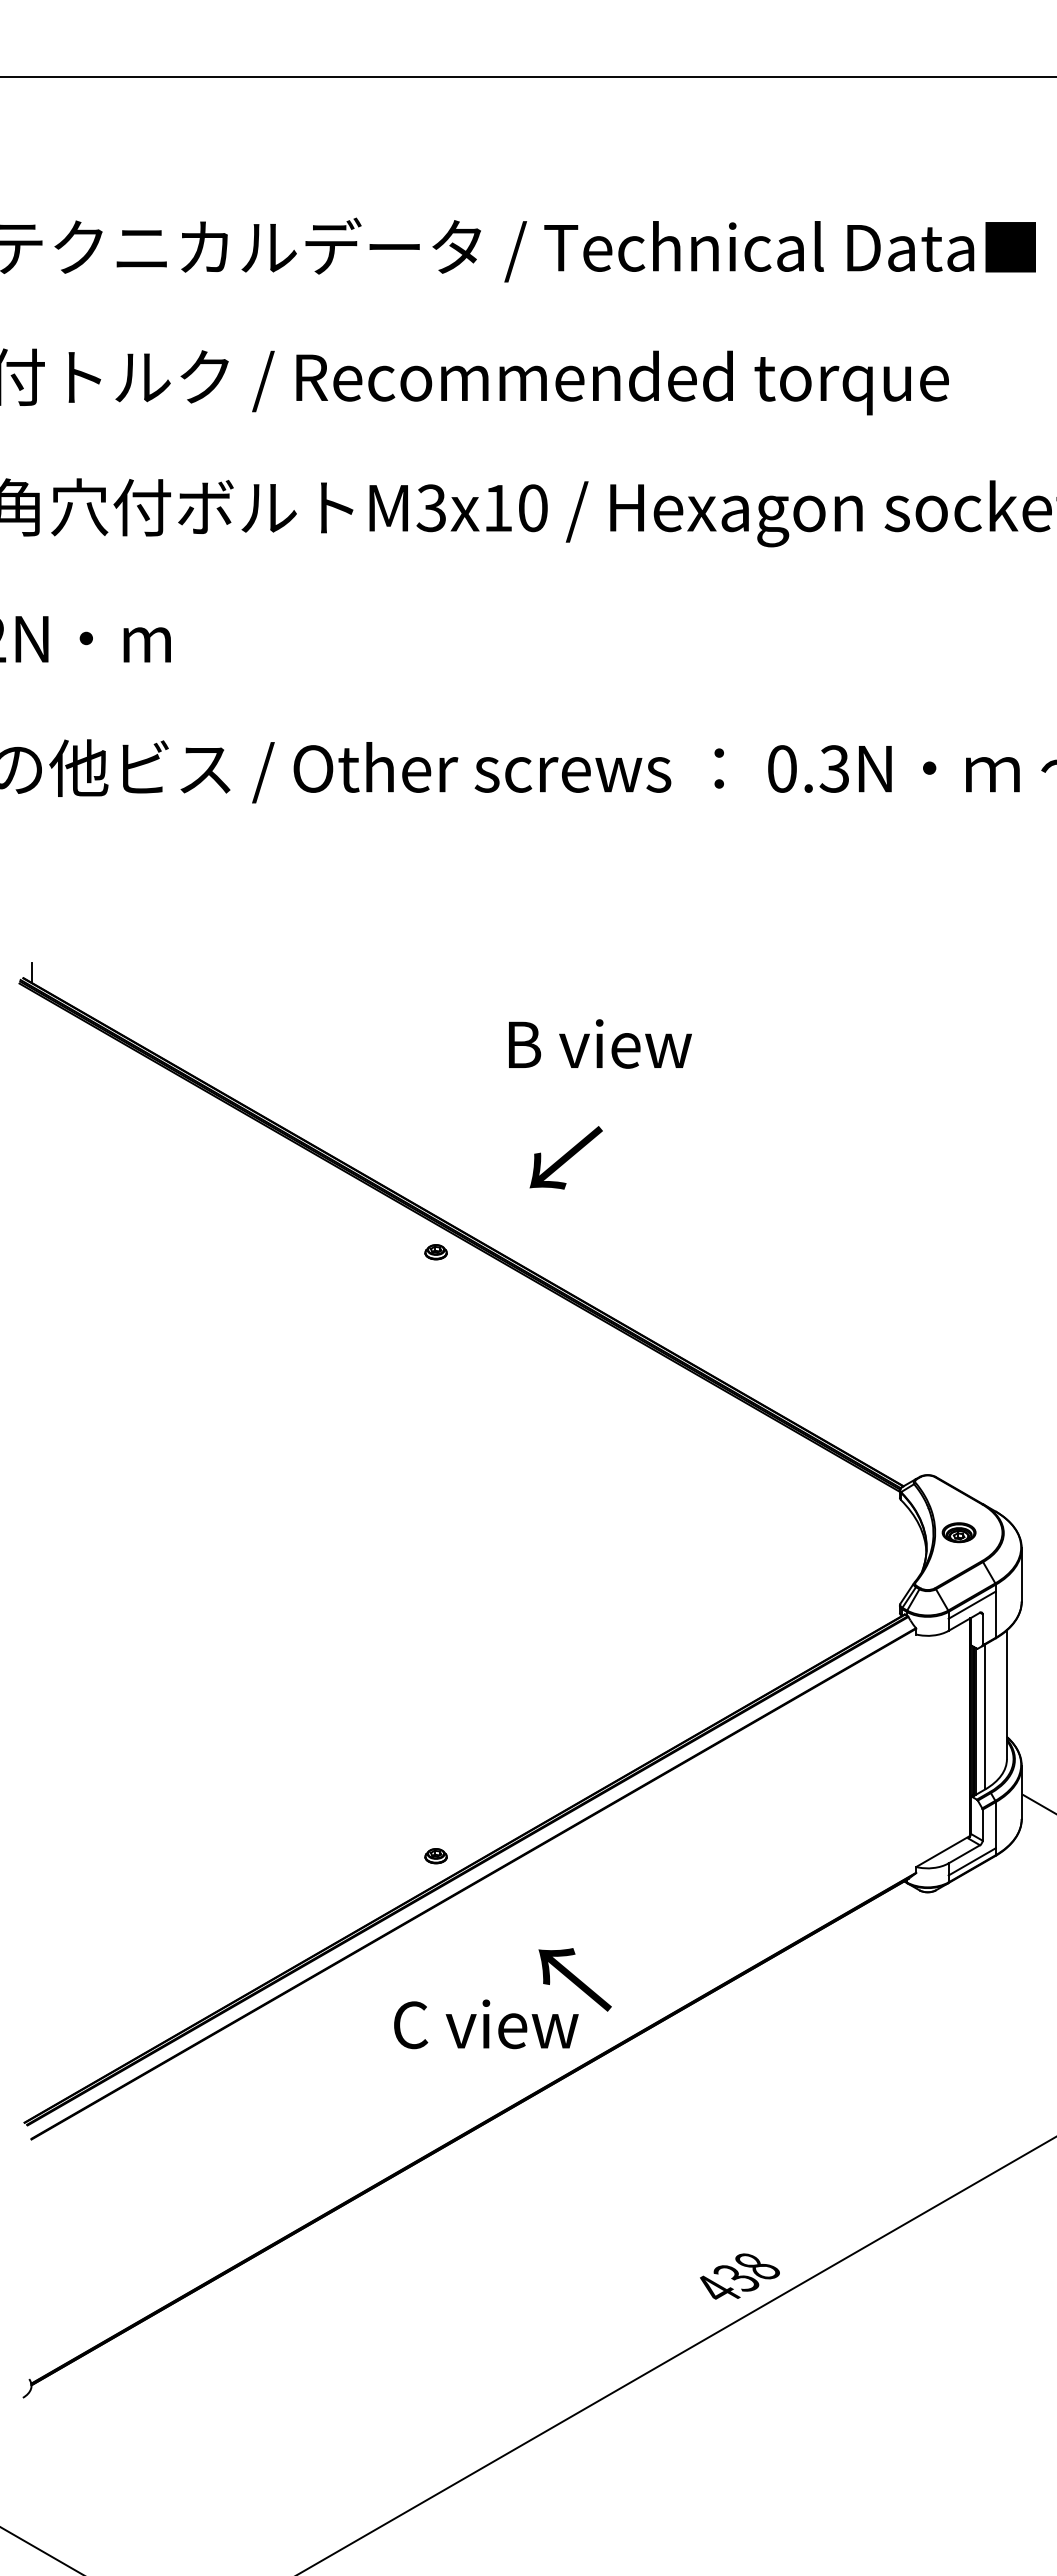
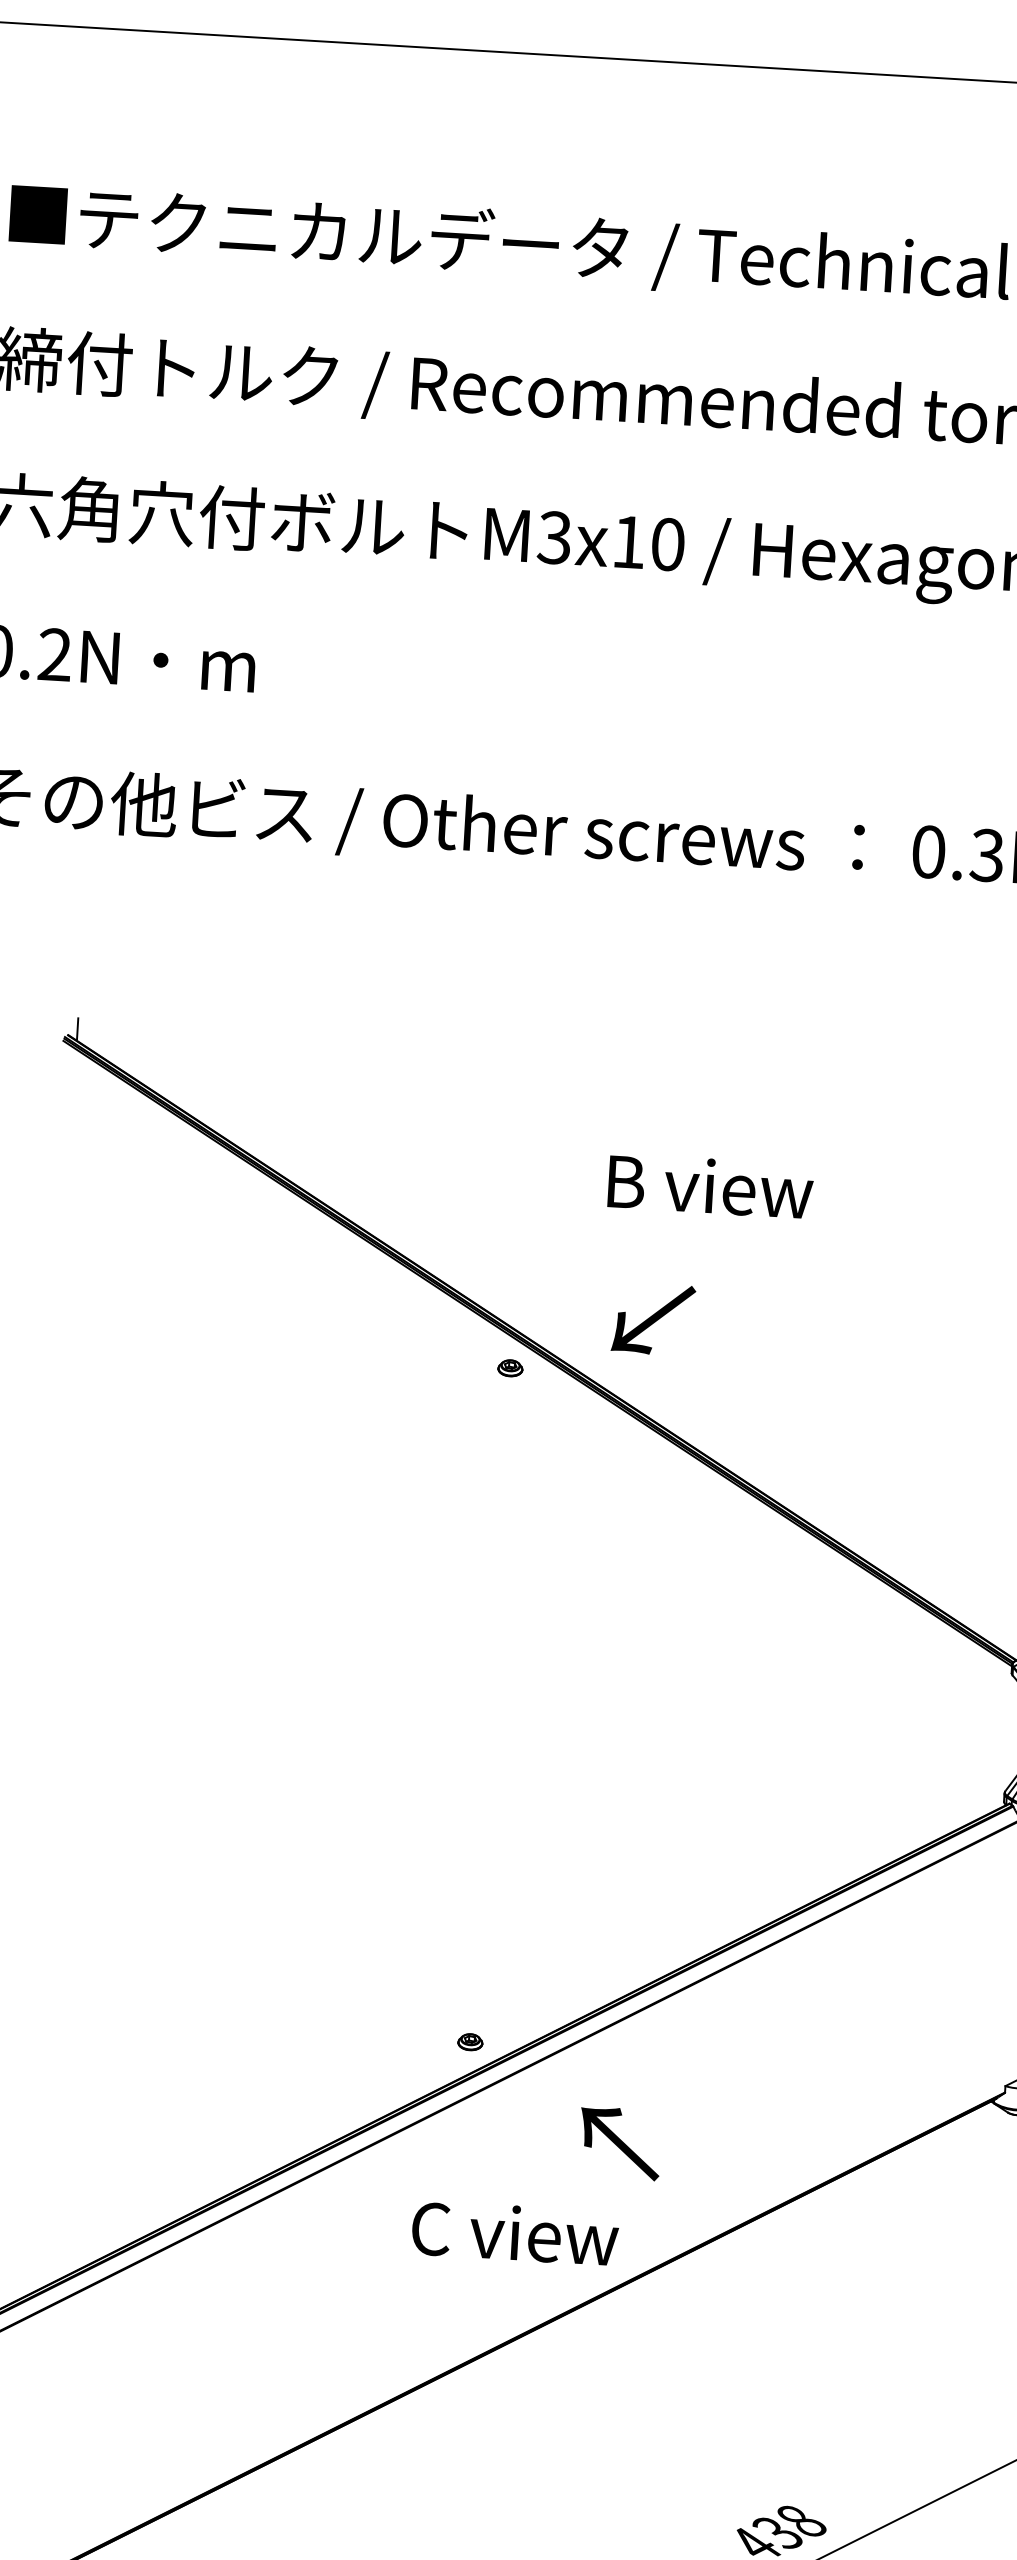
text: (600, 1043) -> (711, 1185), moved
text: (565, 1157) -> (652, 1318), moved
text: (574, 1979) -> (619, 2143), moved

